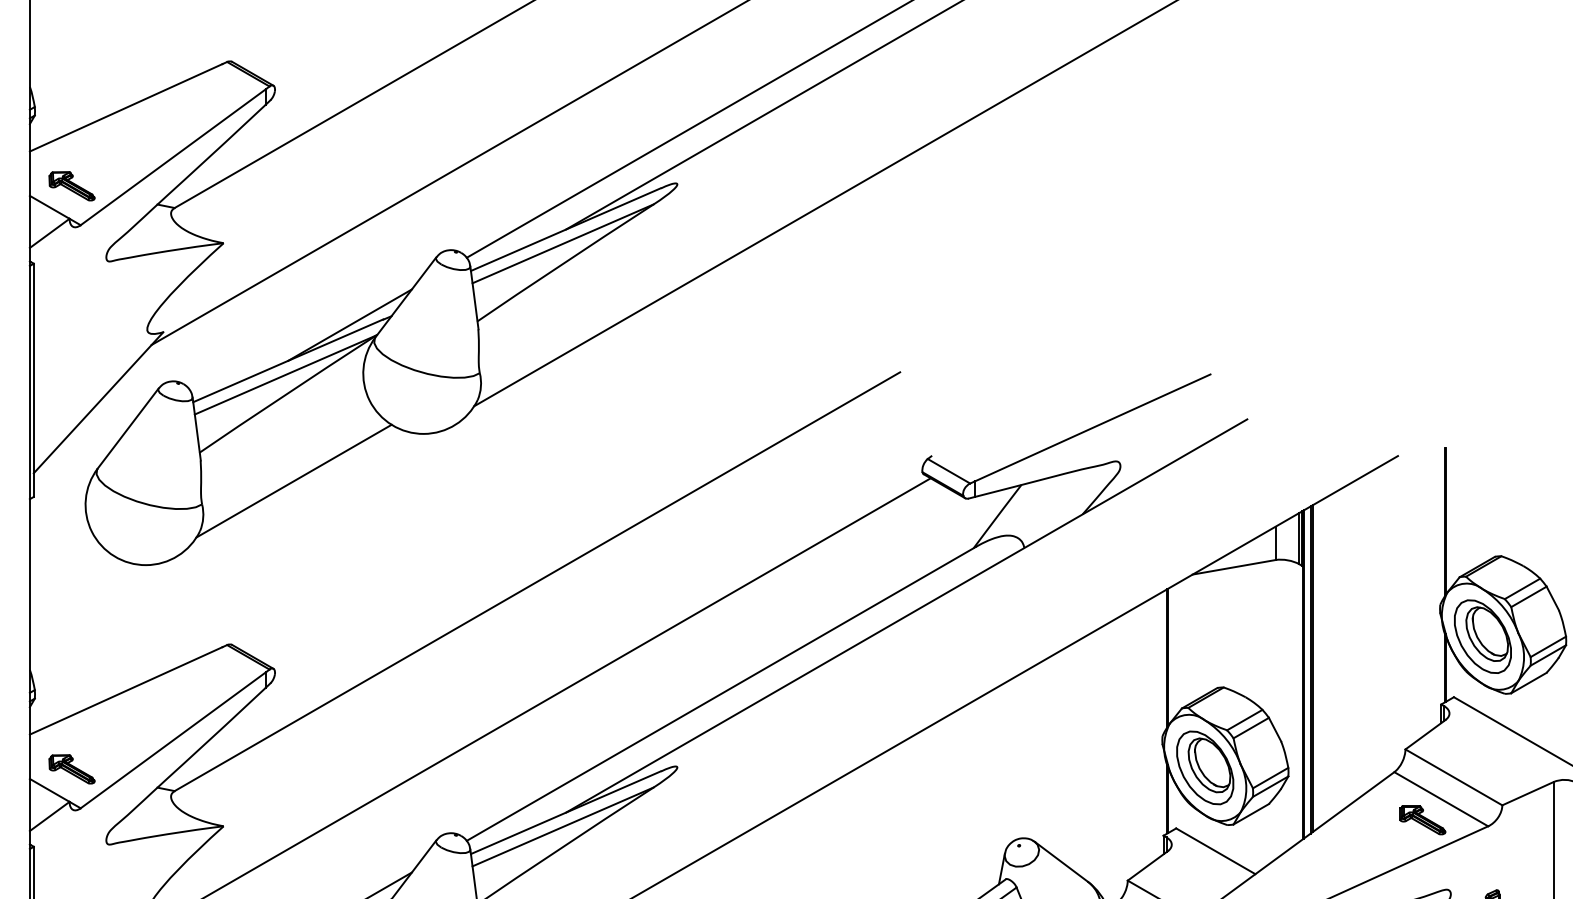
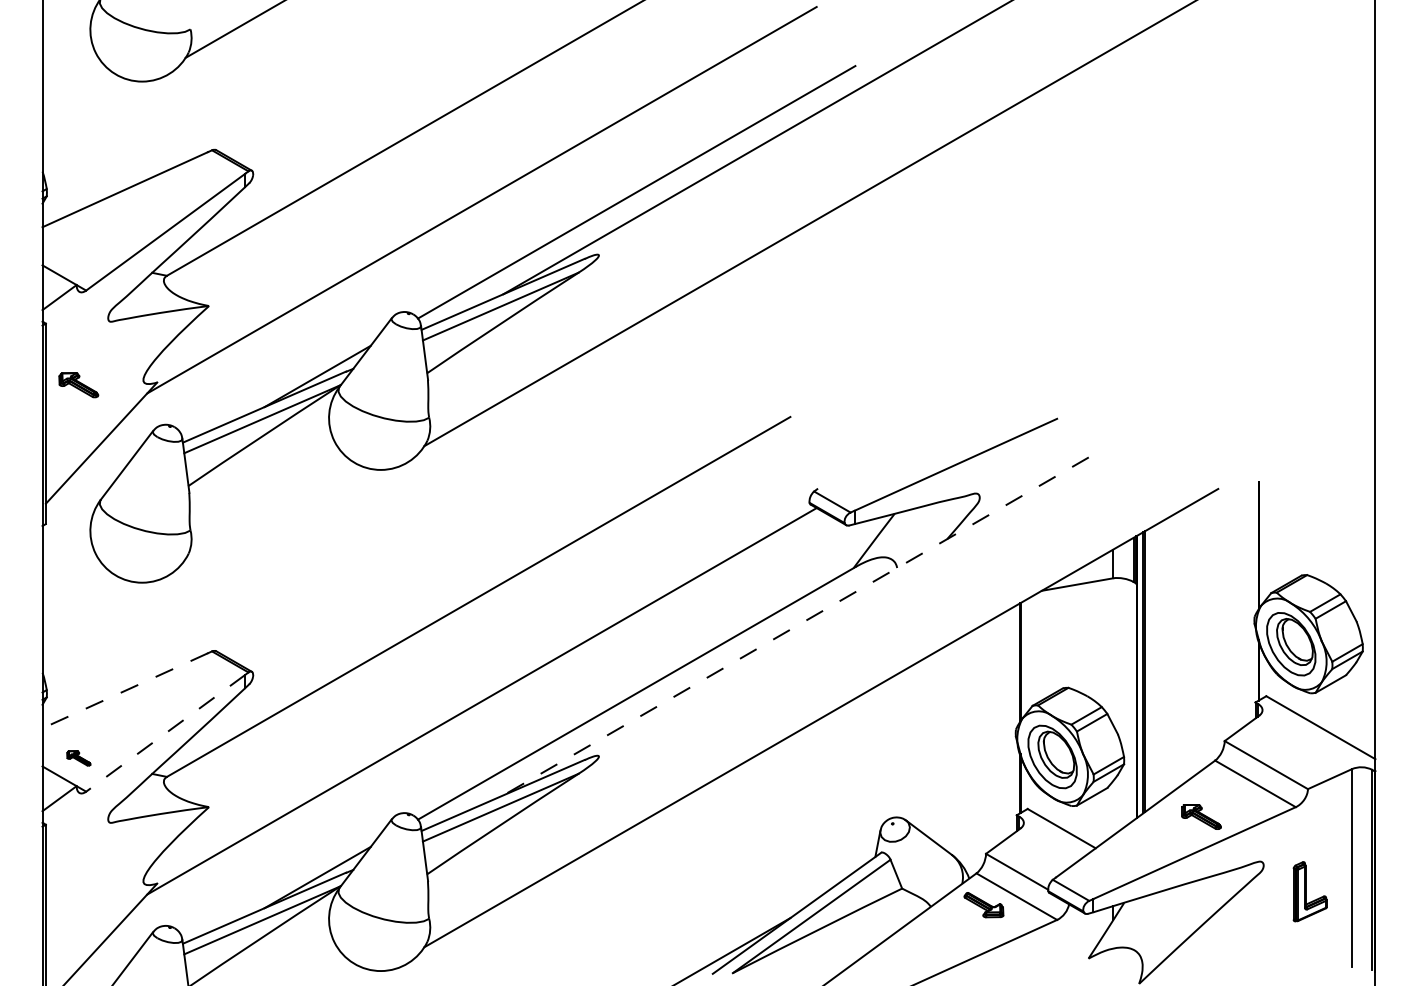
part: (71, 186) -> (78, 385), moved
line: (293, 481) -> (269, 510), removed
line: (906, 616) -> (795, 626), solid -> dashed
line: (126, 690) -> (125, 690), solid -> dashed
line: (172, 740) -> (165, 733), solid -> dashed
part: (71, 769) -> (78, 758), size x0.6
part: (1422, 819) -> (1201, 816), moved

